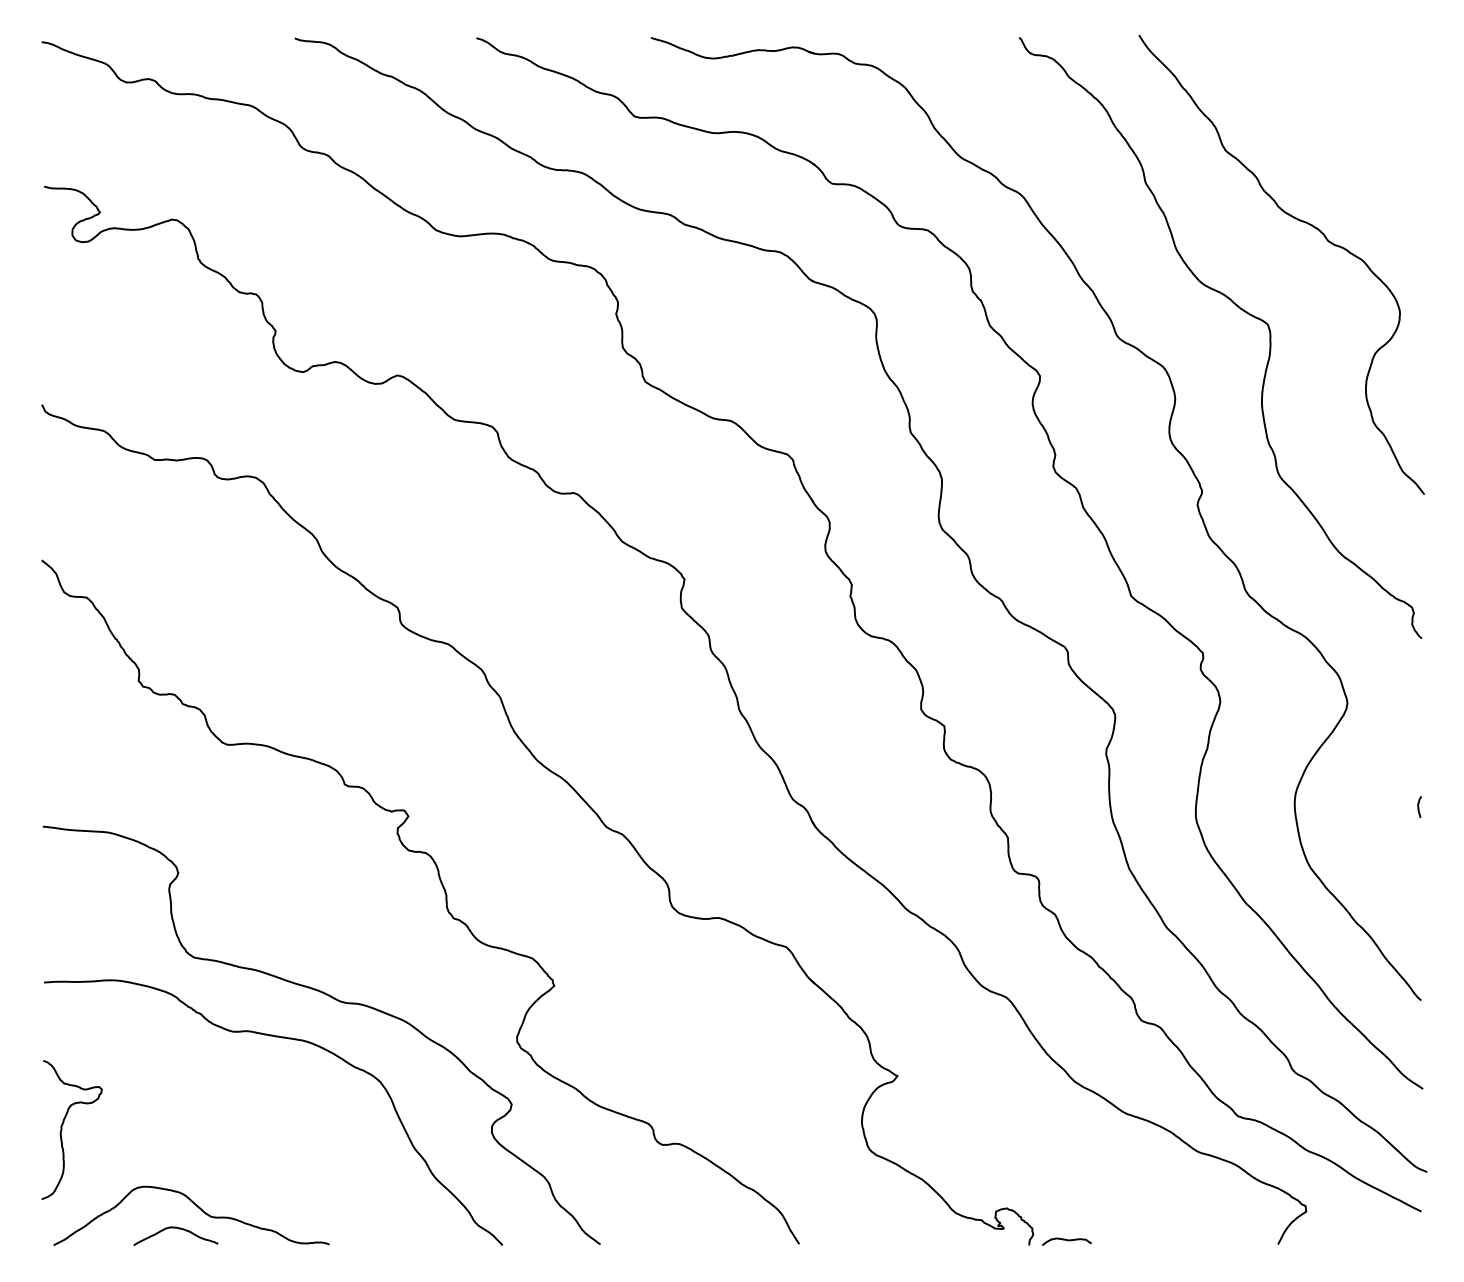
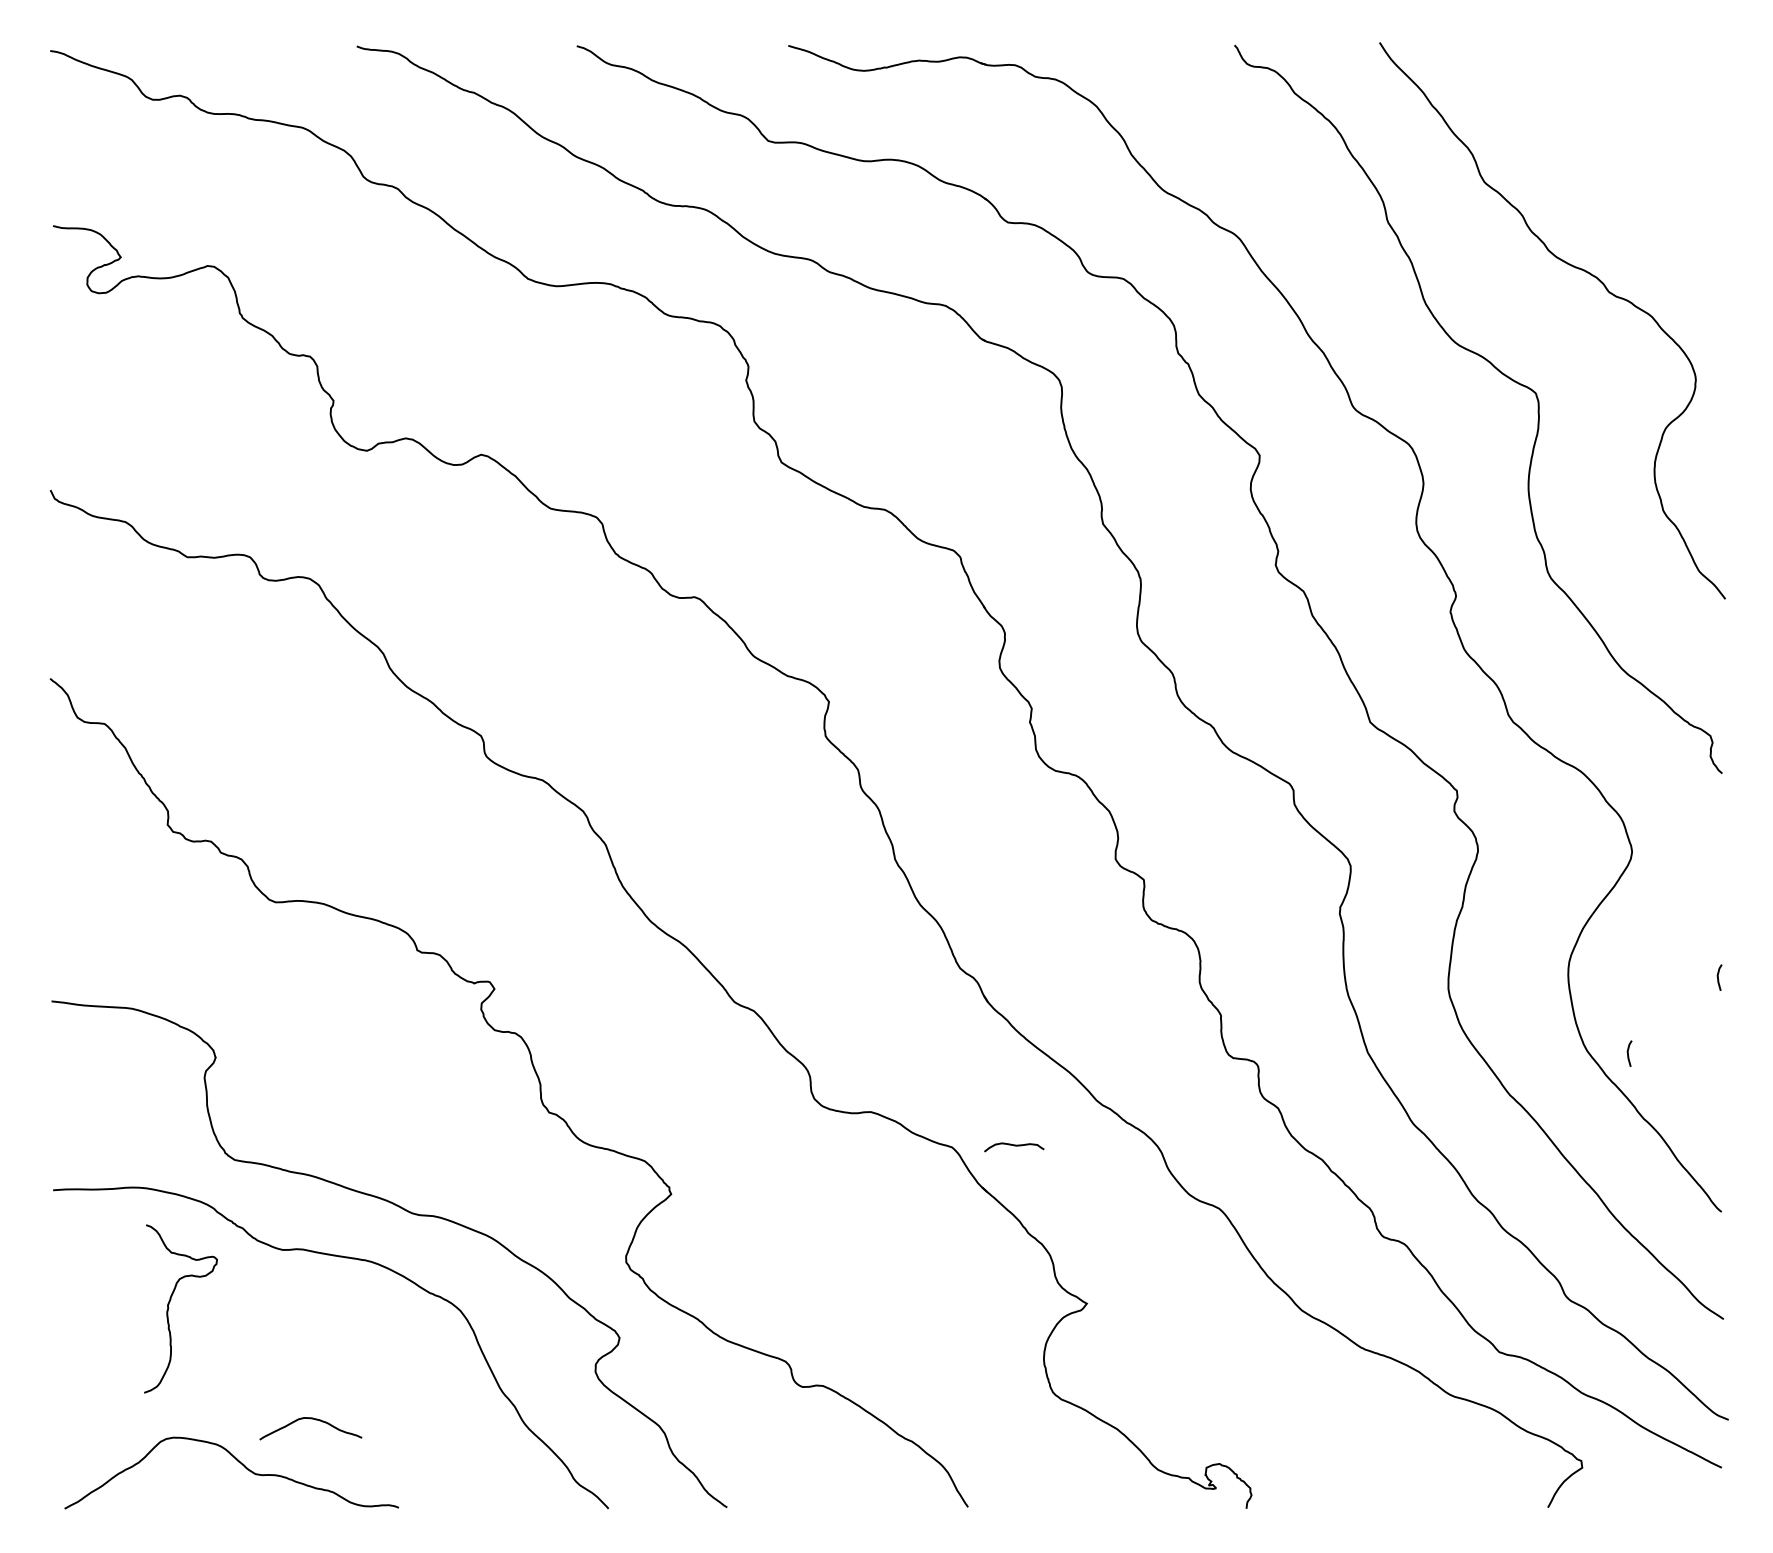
line: (1344, 869) -> (1628, 1053), added
curve: (62, 1129) -> (169, 1308), moved
curve: (175, 1228) -> (310, 1419), moved
curve: (1067, 1241) -> (1014, 1146), moved

